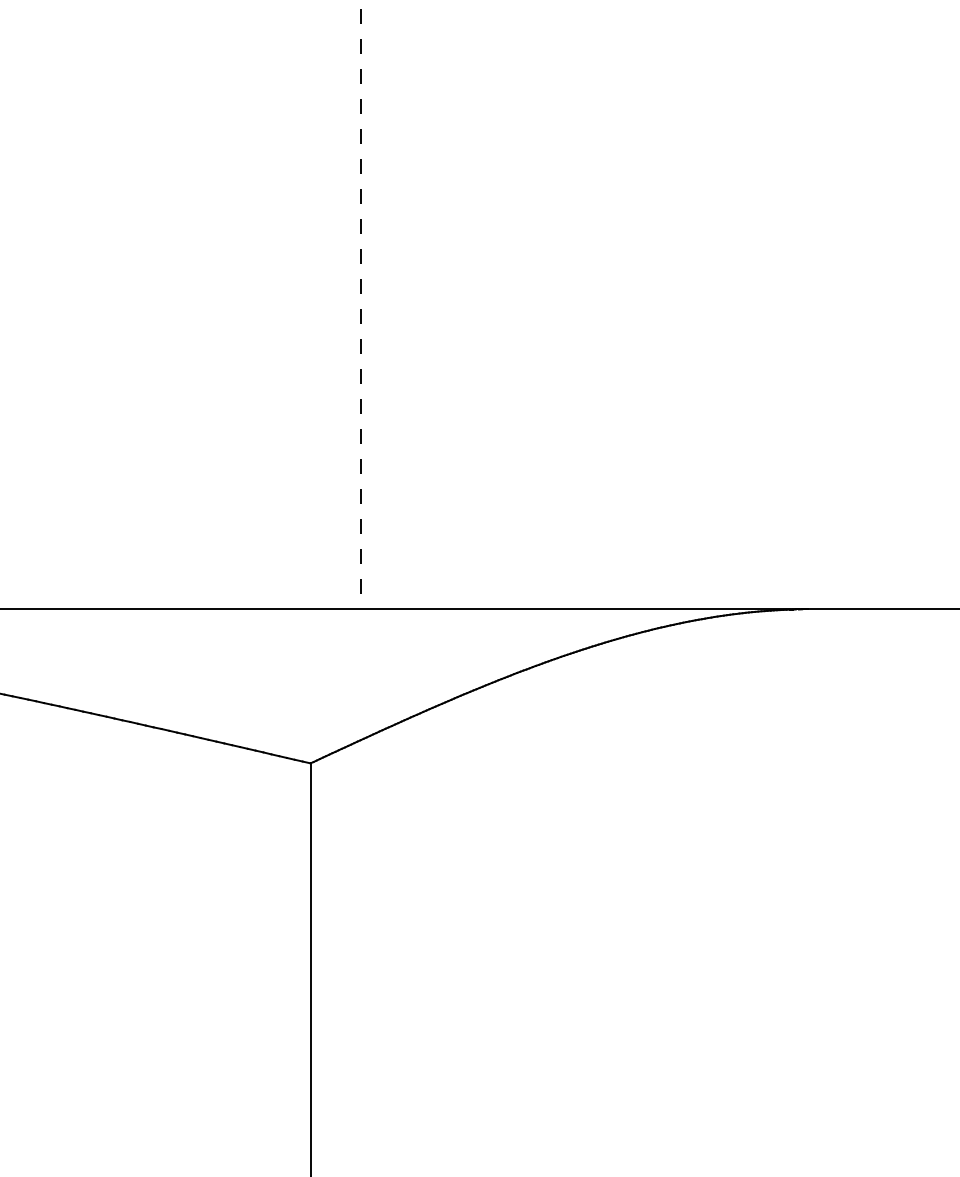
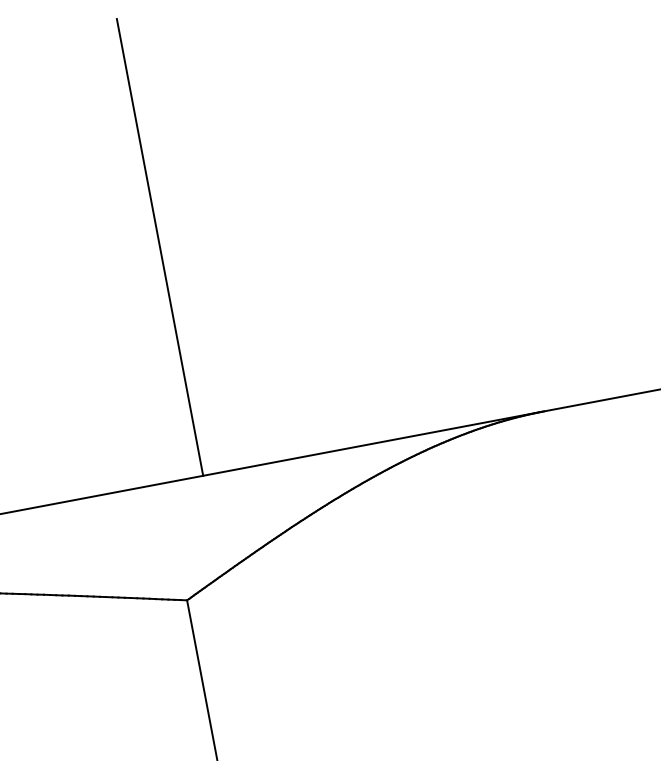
line: (360, 309) -> (159, 247), dashed -> solid

